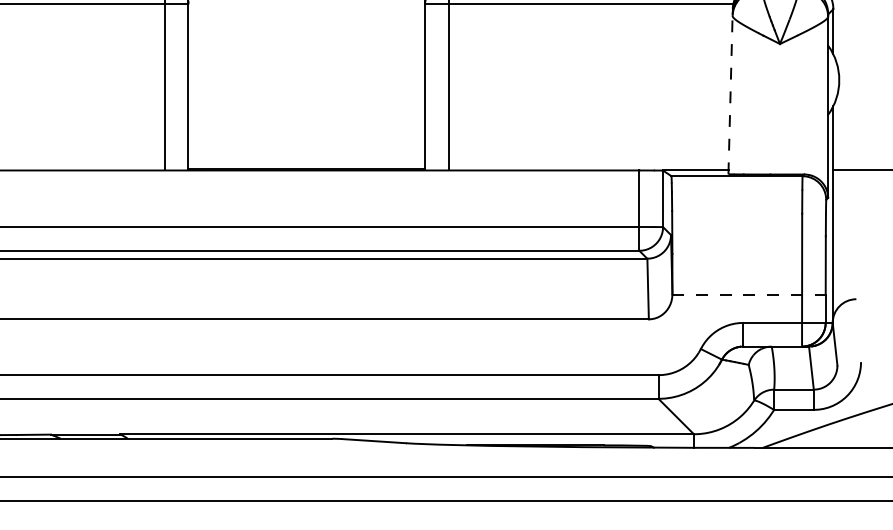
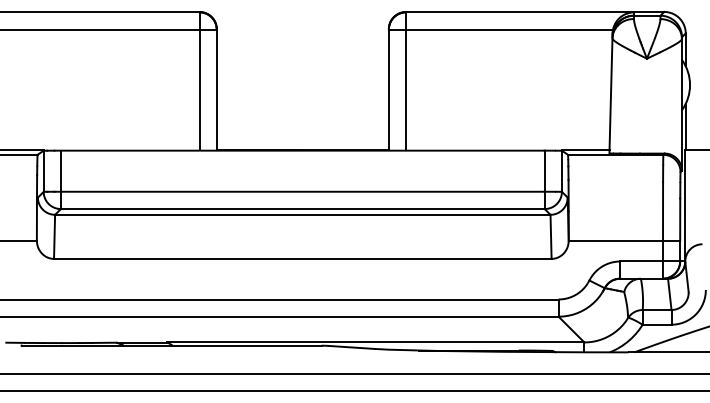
line: (731, 90) -> (611, 92), dashed -> solid
line: (749, 294) -> (624, 240), dashed -> solid

